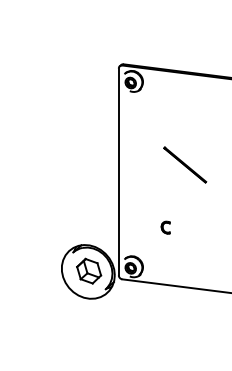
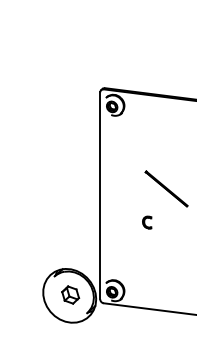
part: (165, 227) -> (146, 222), moved
part: (89, 270) -> (70, 294), size x0.7

